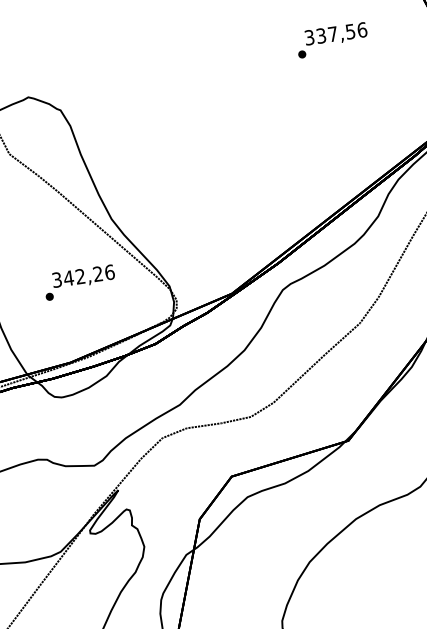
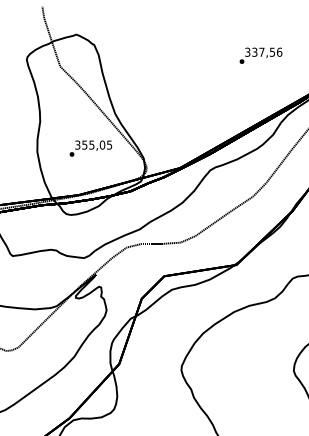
text: (331, 39) -> (260, 55), moved
text: (89, 274) -> (97, 144), 342,26 -> 355,05

